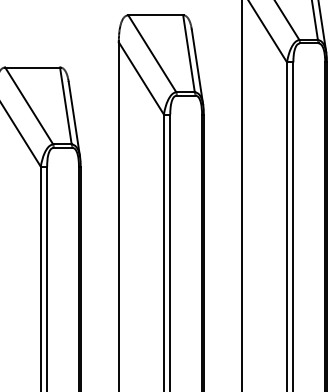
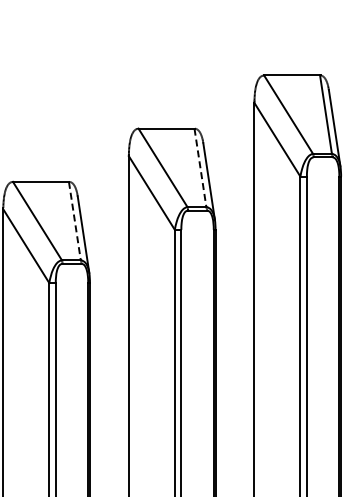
line: (189, 53) -> (200, 167), solid -> dashed
line: (65, 106) -> (74, 221), solid -> dashed

